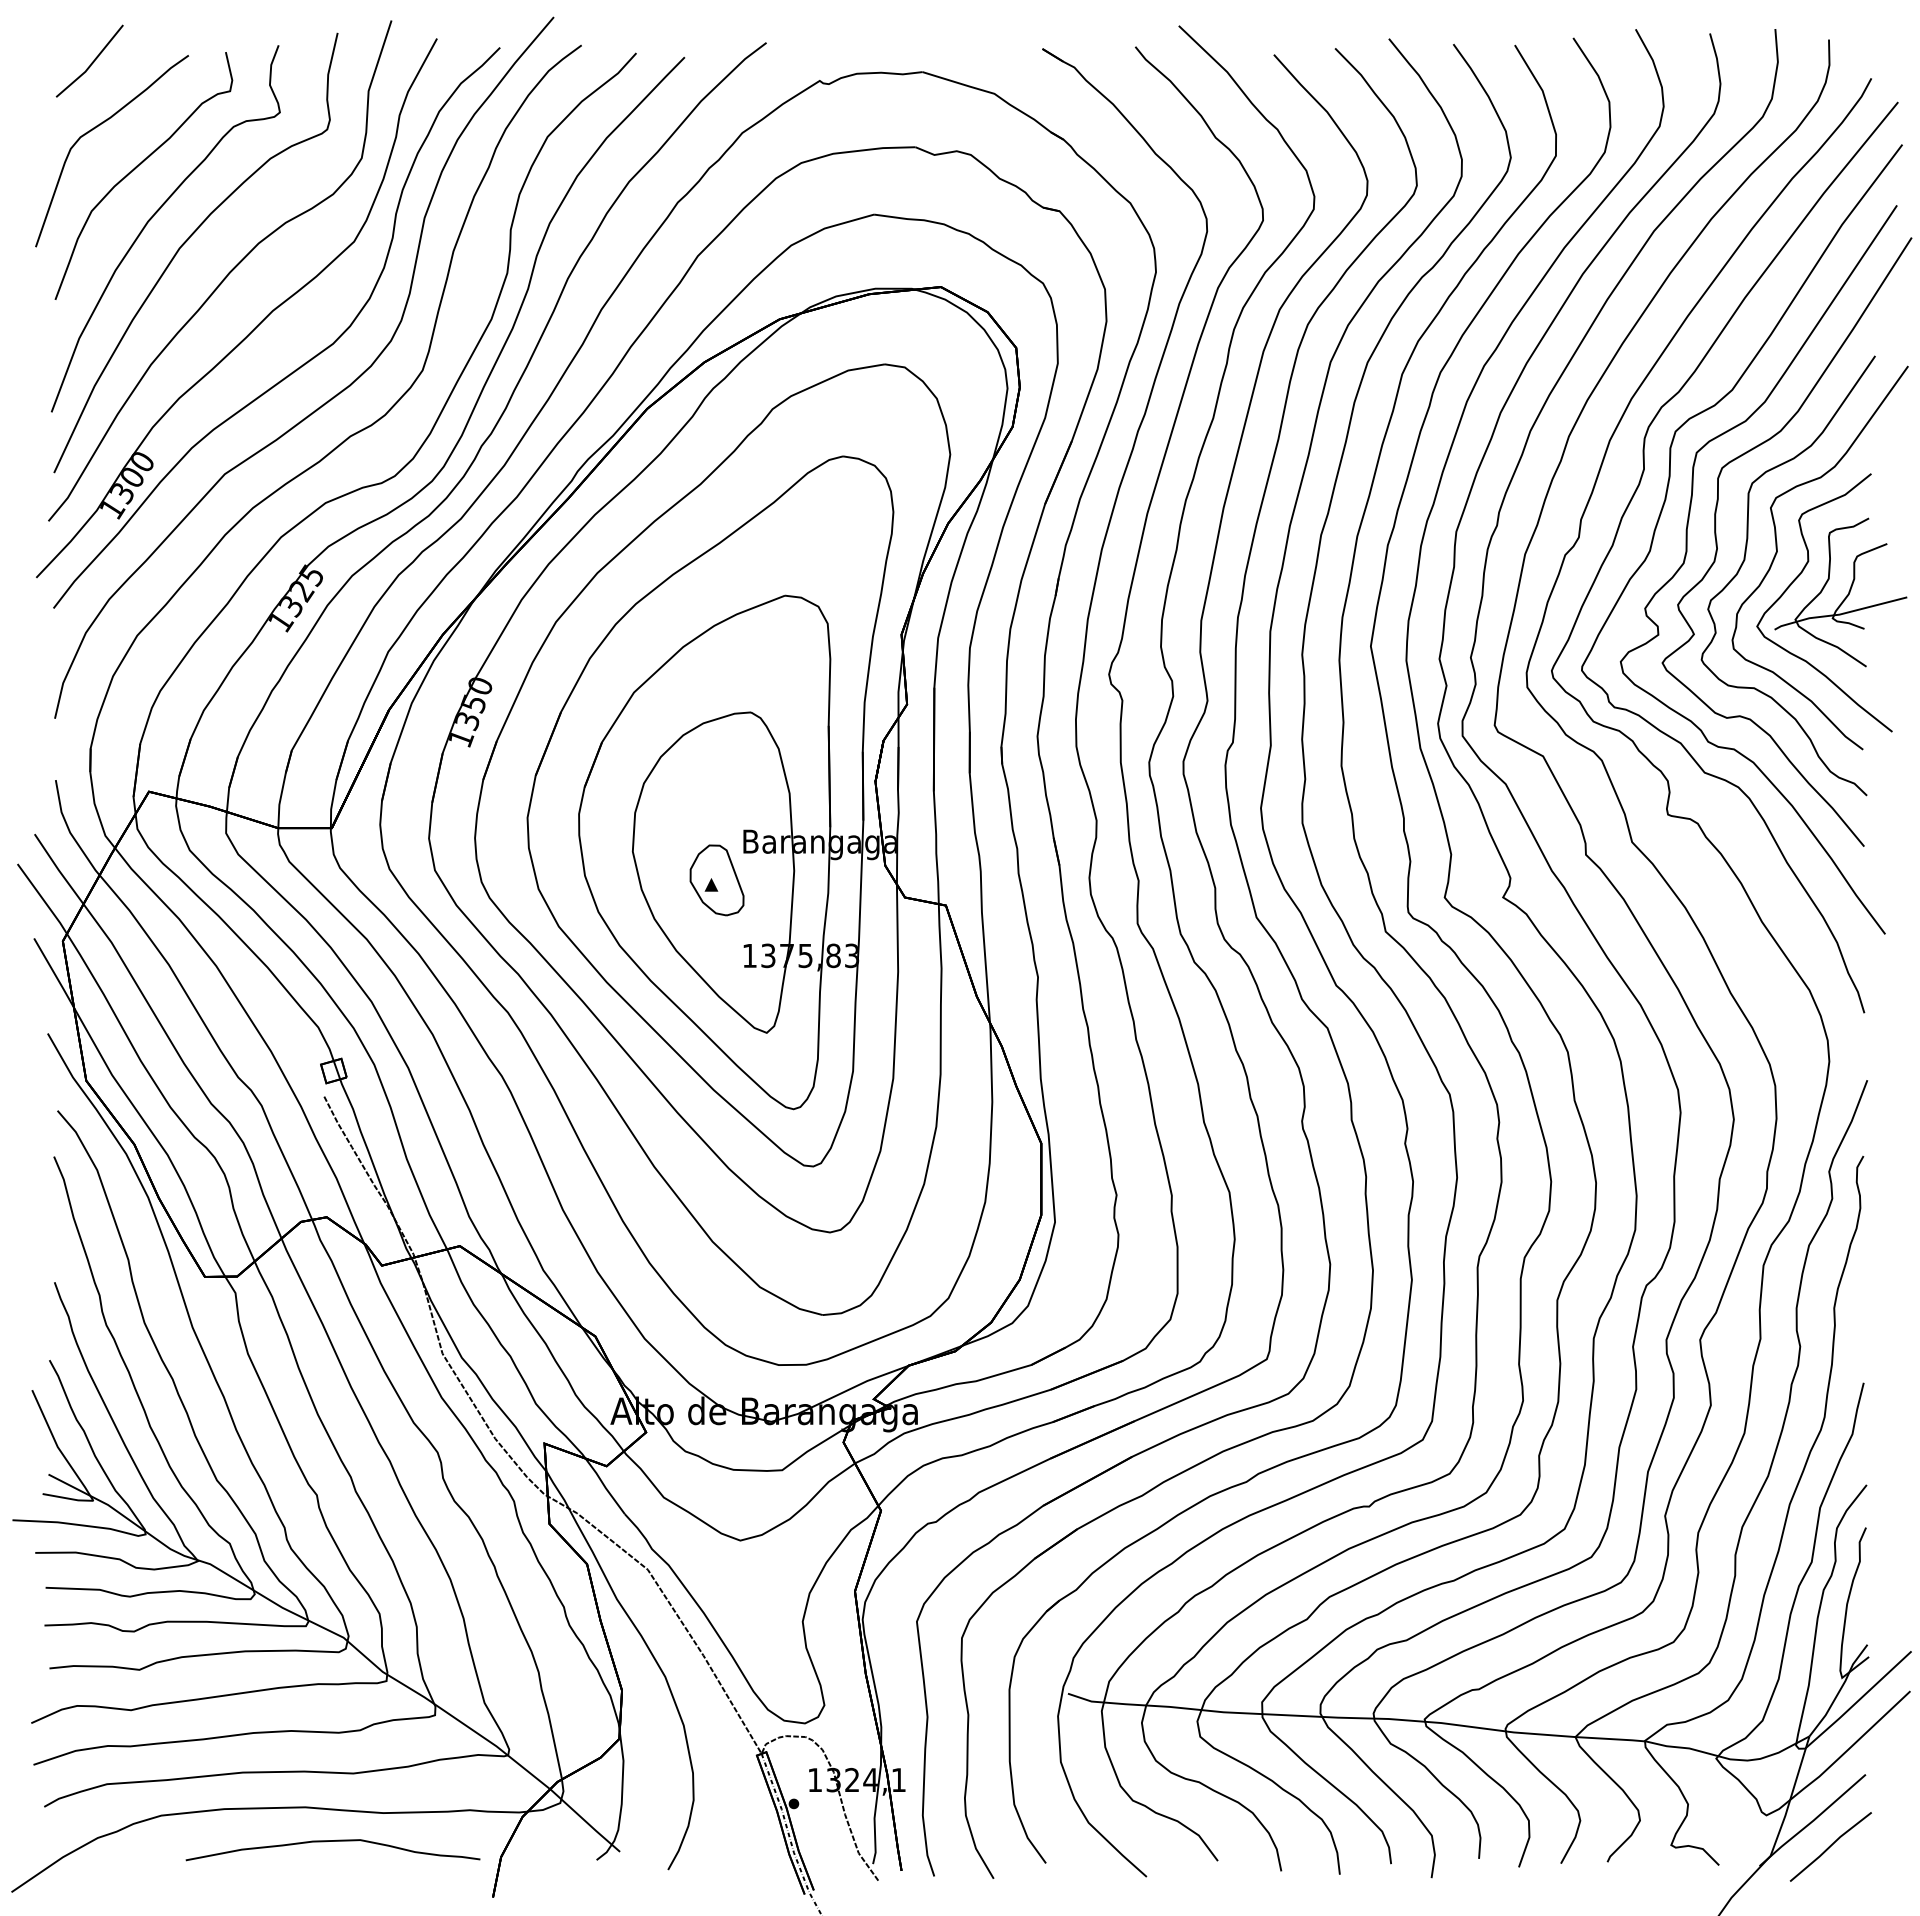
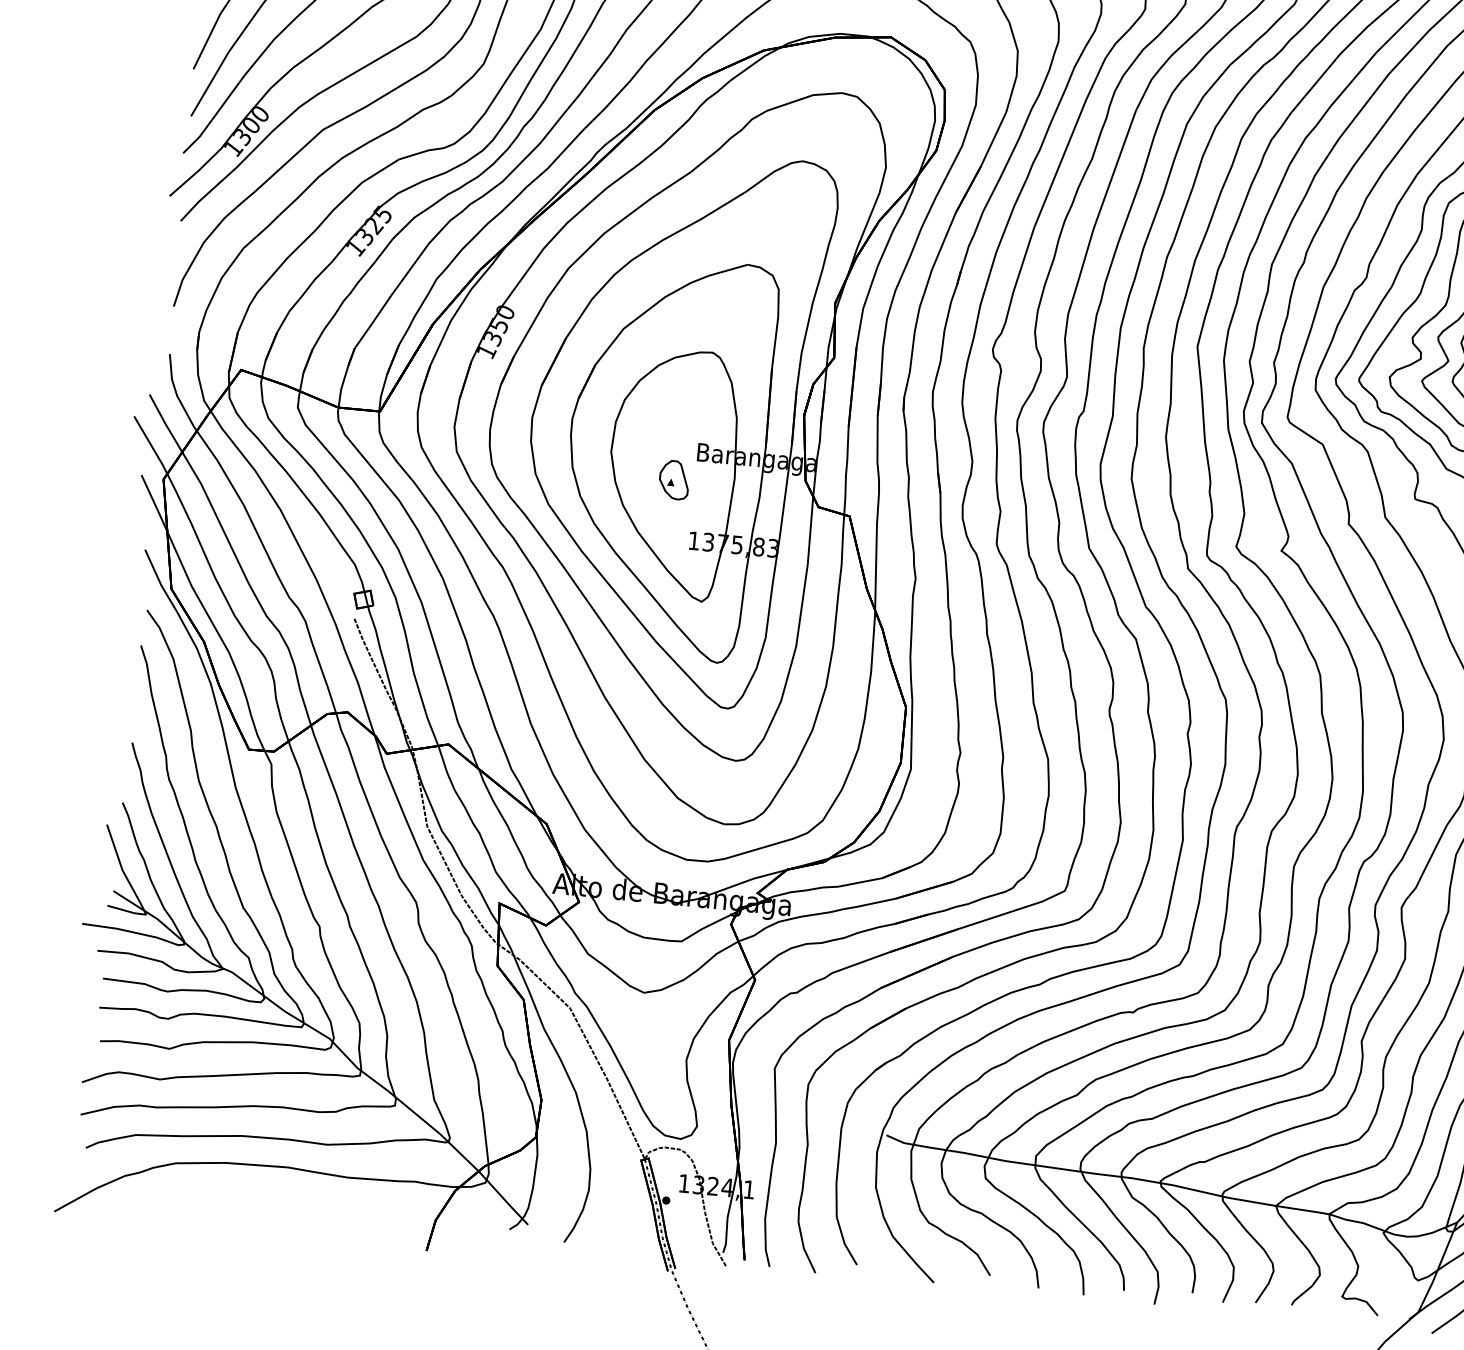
part: (716, 880) -> (673, 480), size x0.7
curve: (332, 1841) -> (306, 1195), removed

